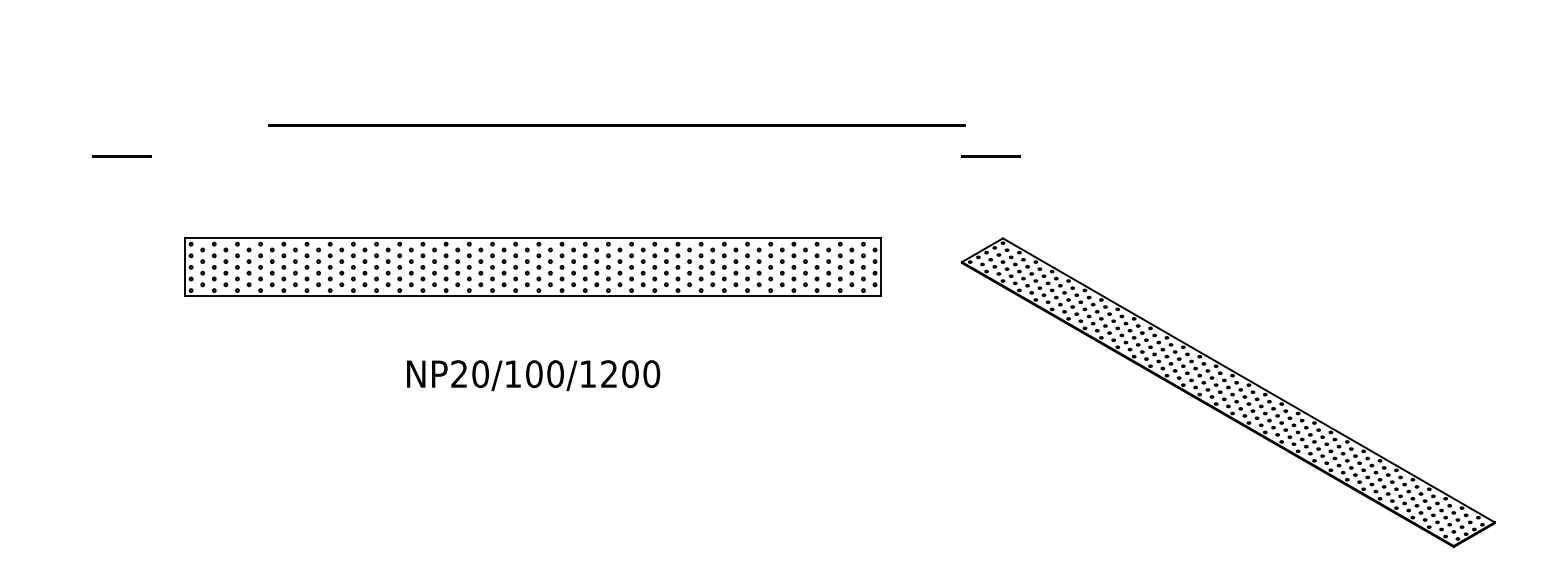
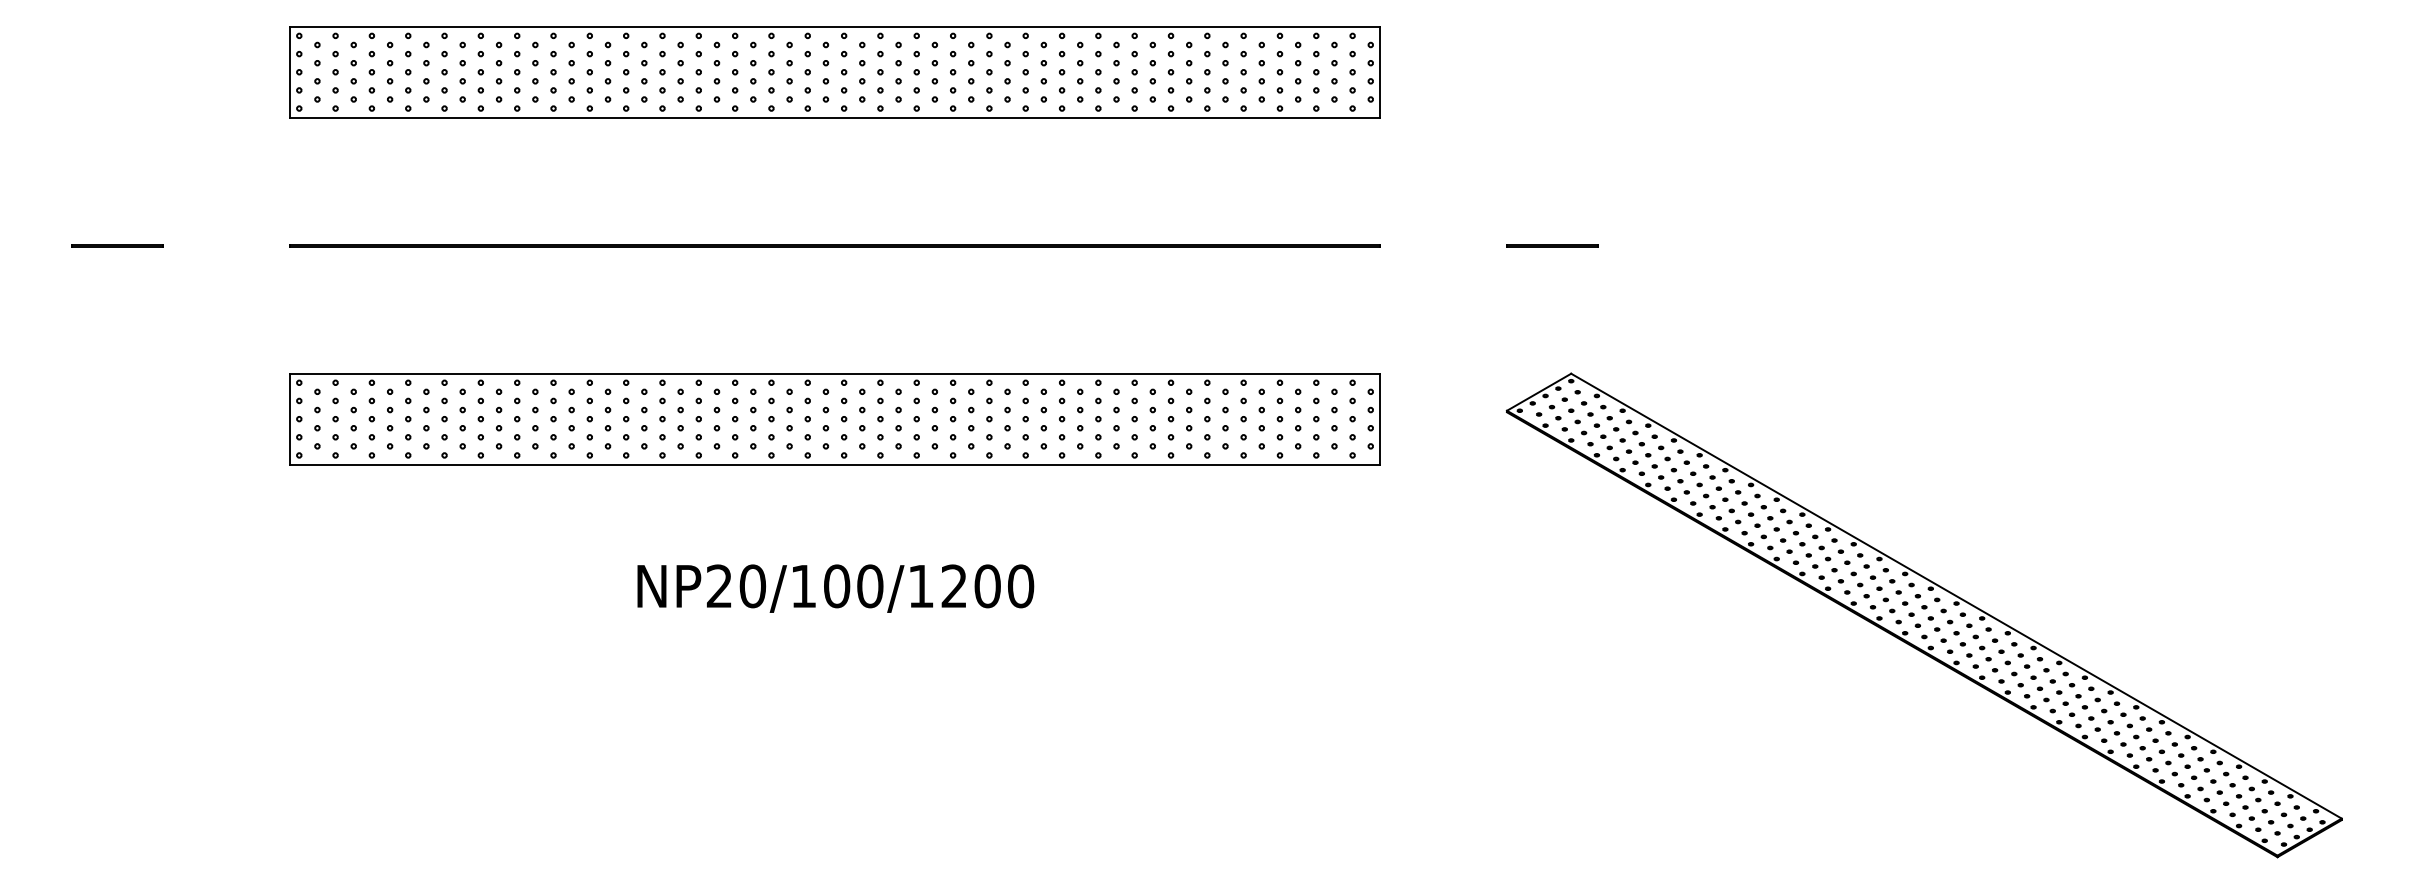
part: (532, 45) -> (834, 71), added
line: (616, 125) -> (834, 245), moved
line: (121, 156) -> (116, 245), moved

